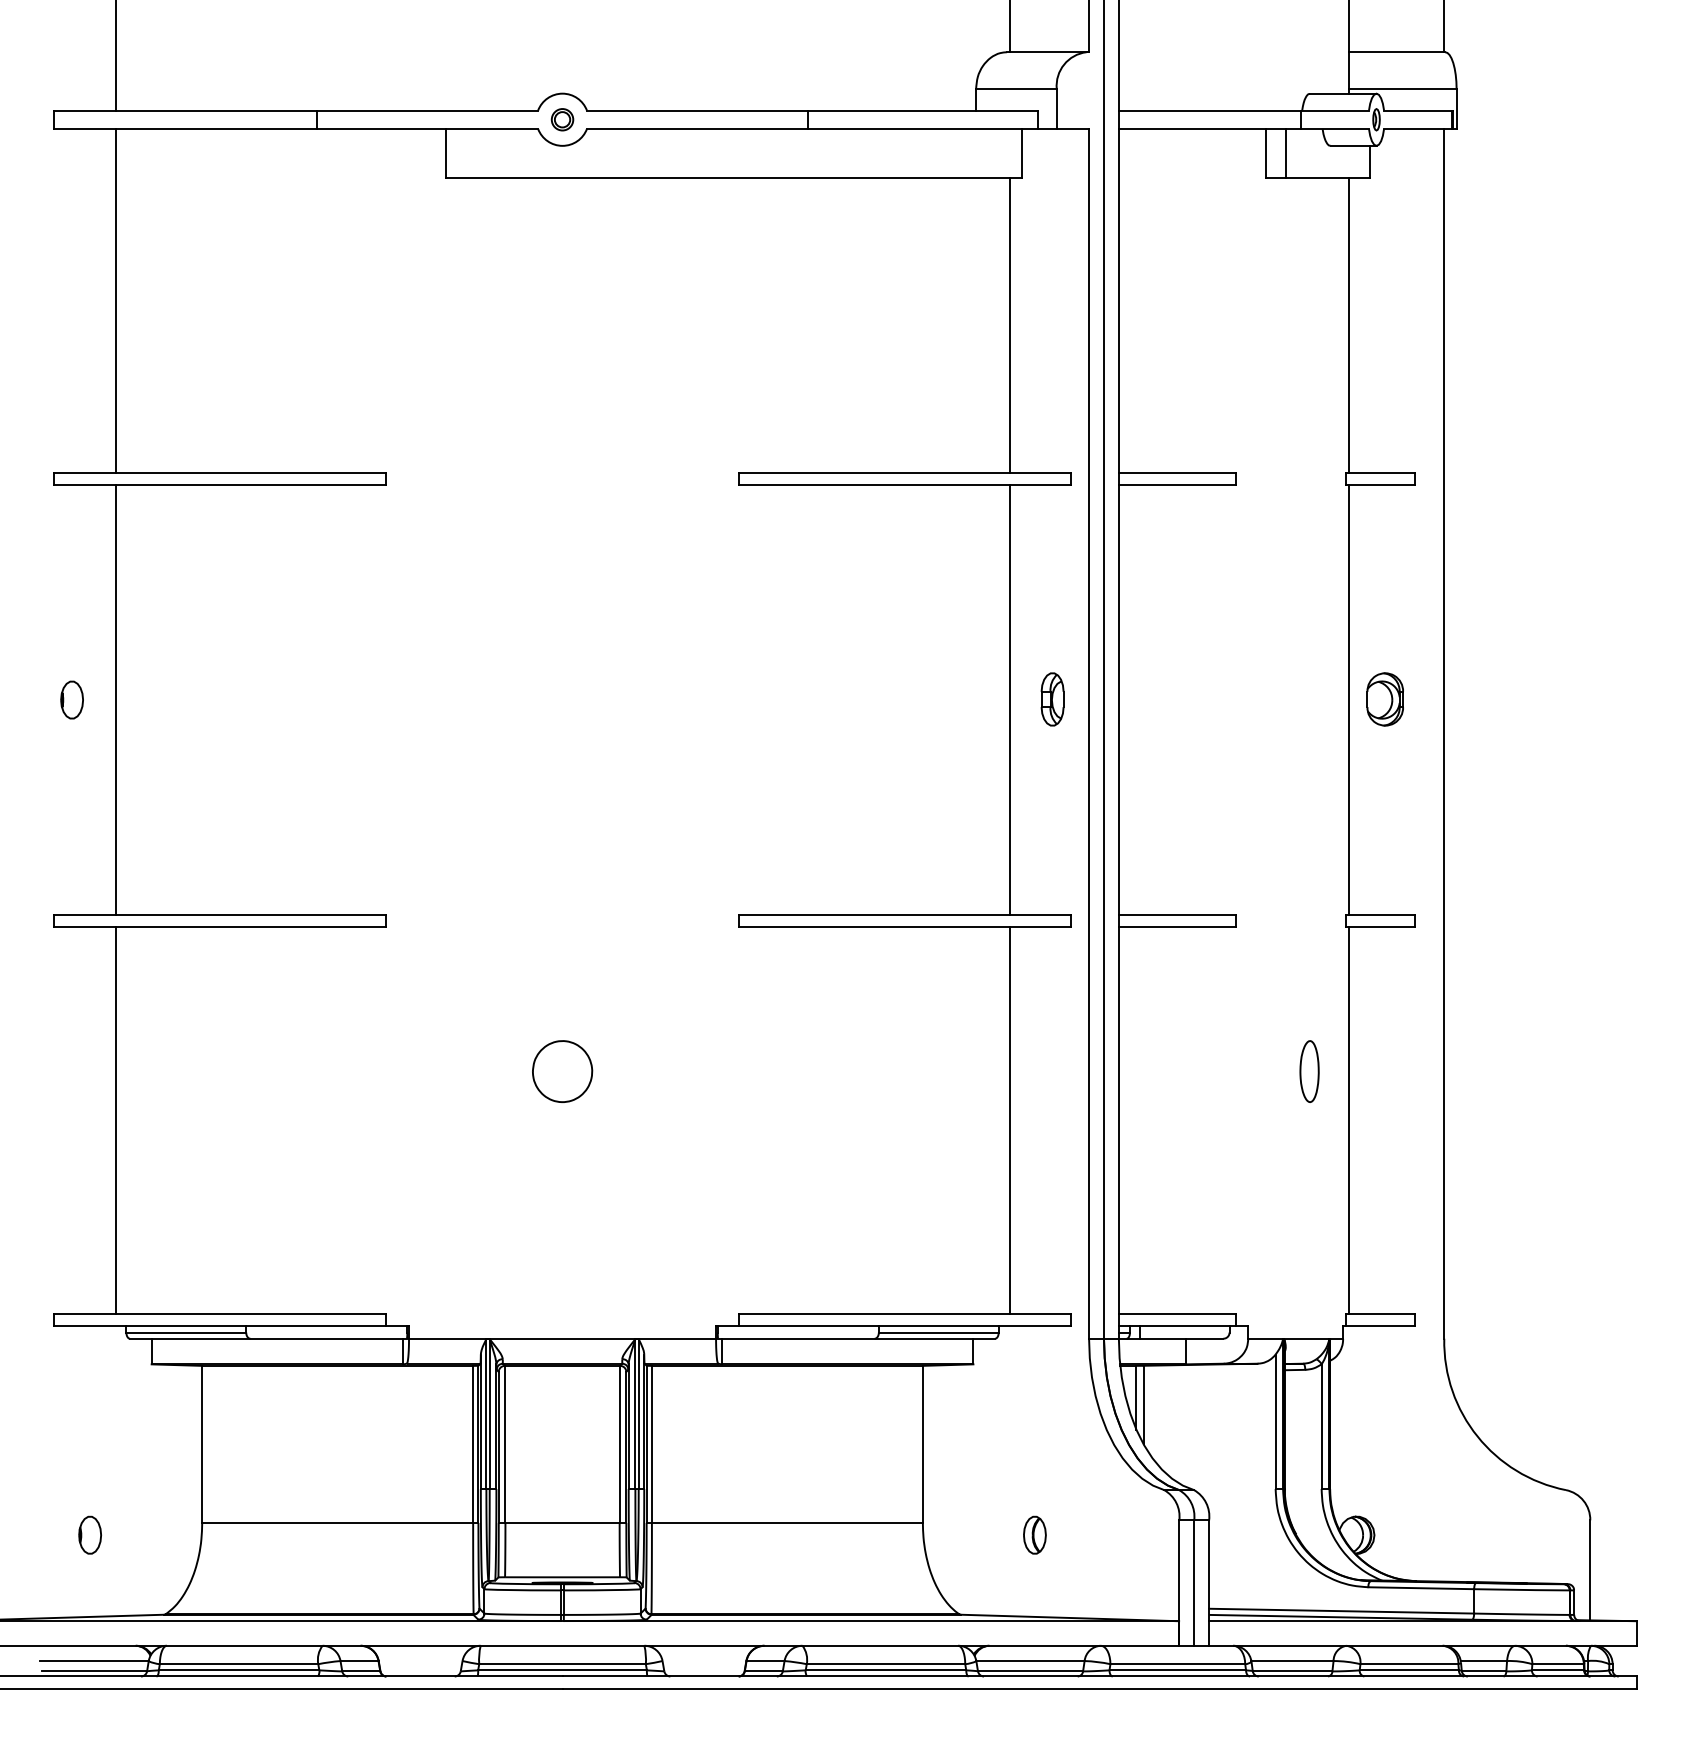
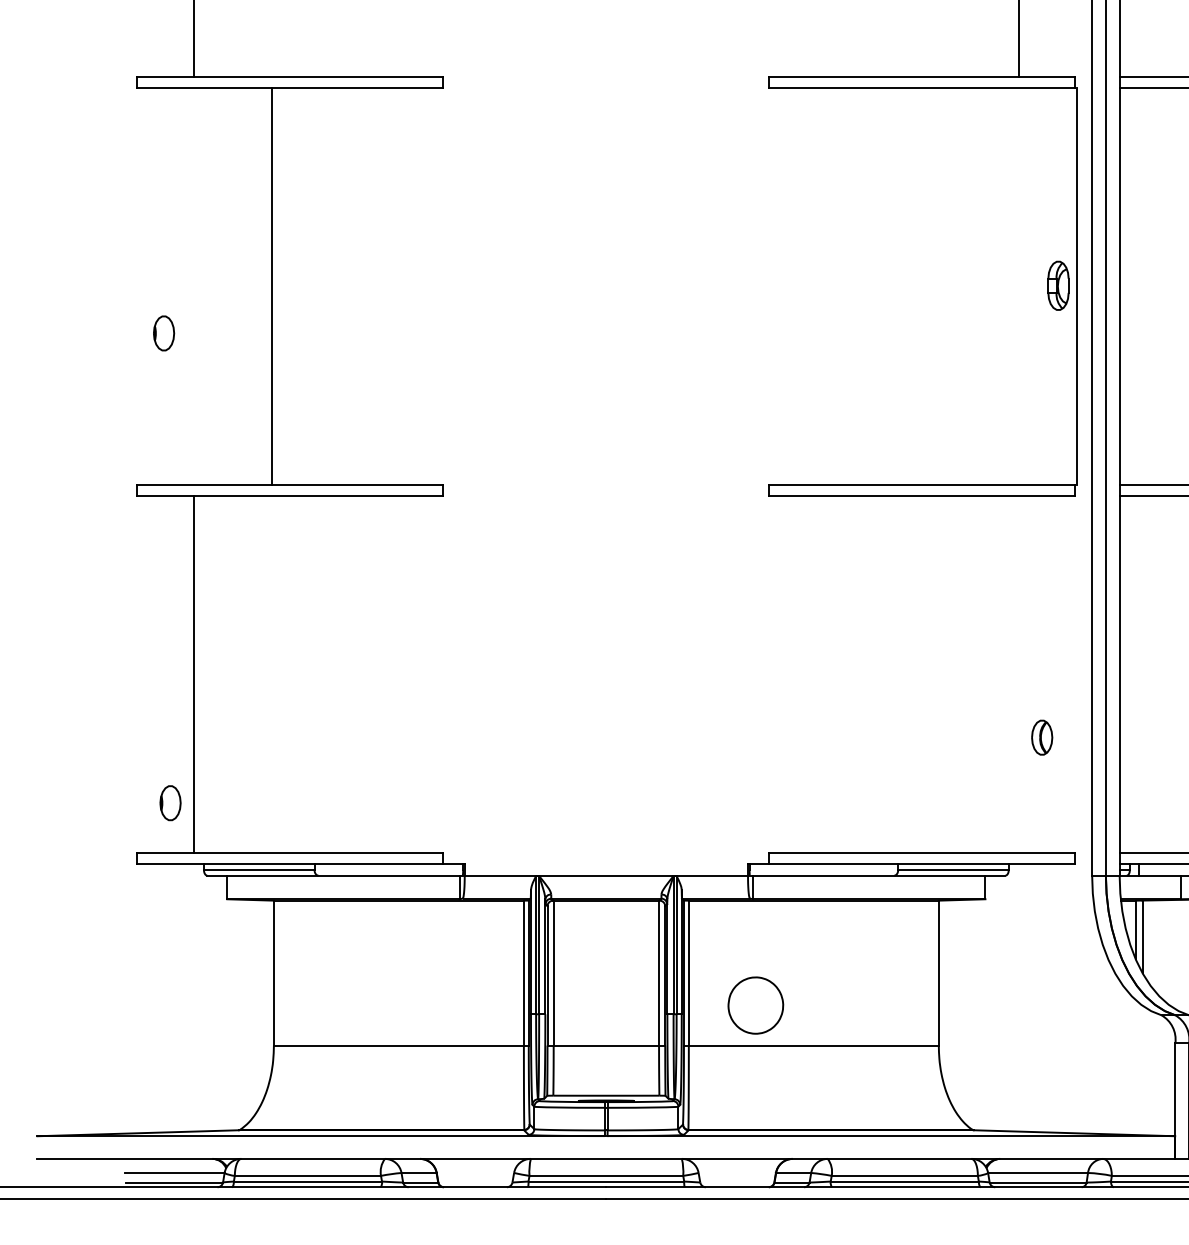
part: (71, 699) -> (163, 332), moved
line: (115, 700) -> (272, 286), moved
line: (1009, 700) -> (1076, 286), moved
part: (562, 1071) -> (755, 1005), moved
line: (1009, 1120) -> (1018, 674), removed
part: (89, 1534) -> (169, 802), moved
part: (1034, 1534) -> (1041, 737), moved

